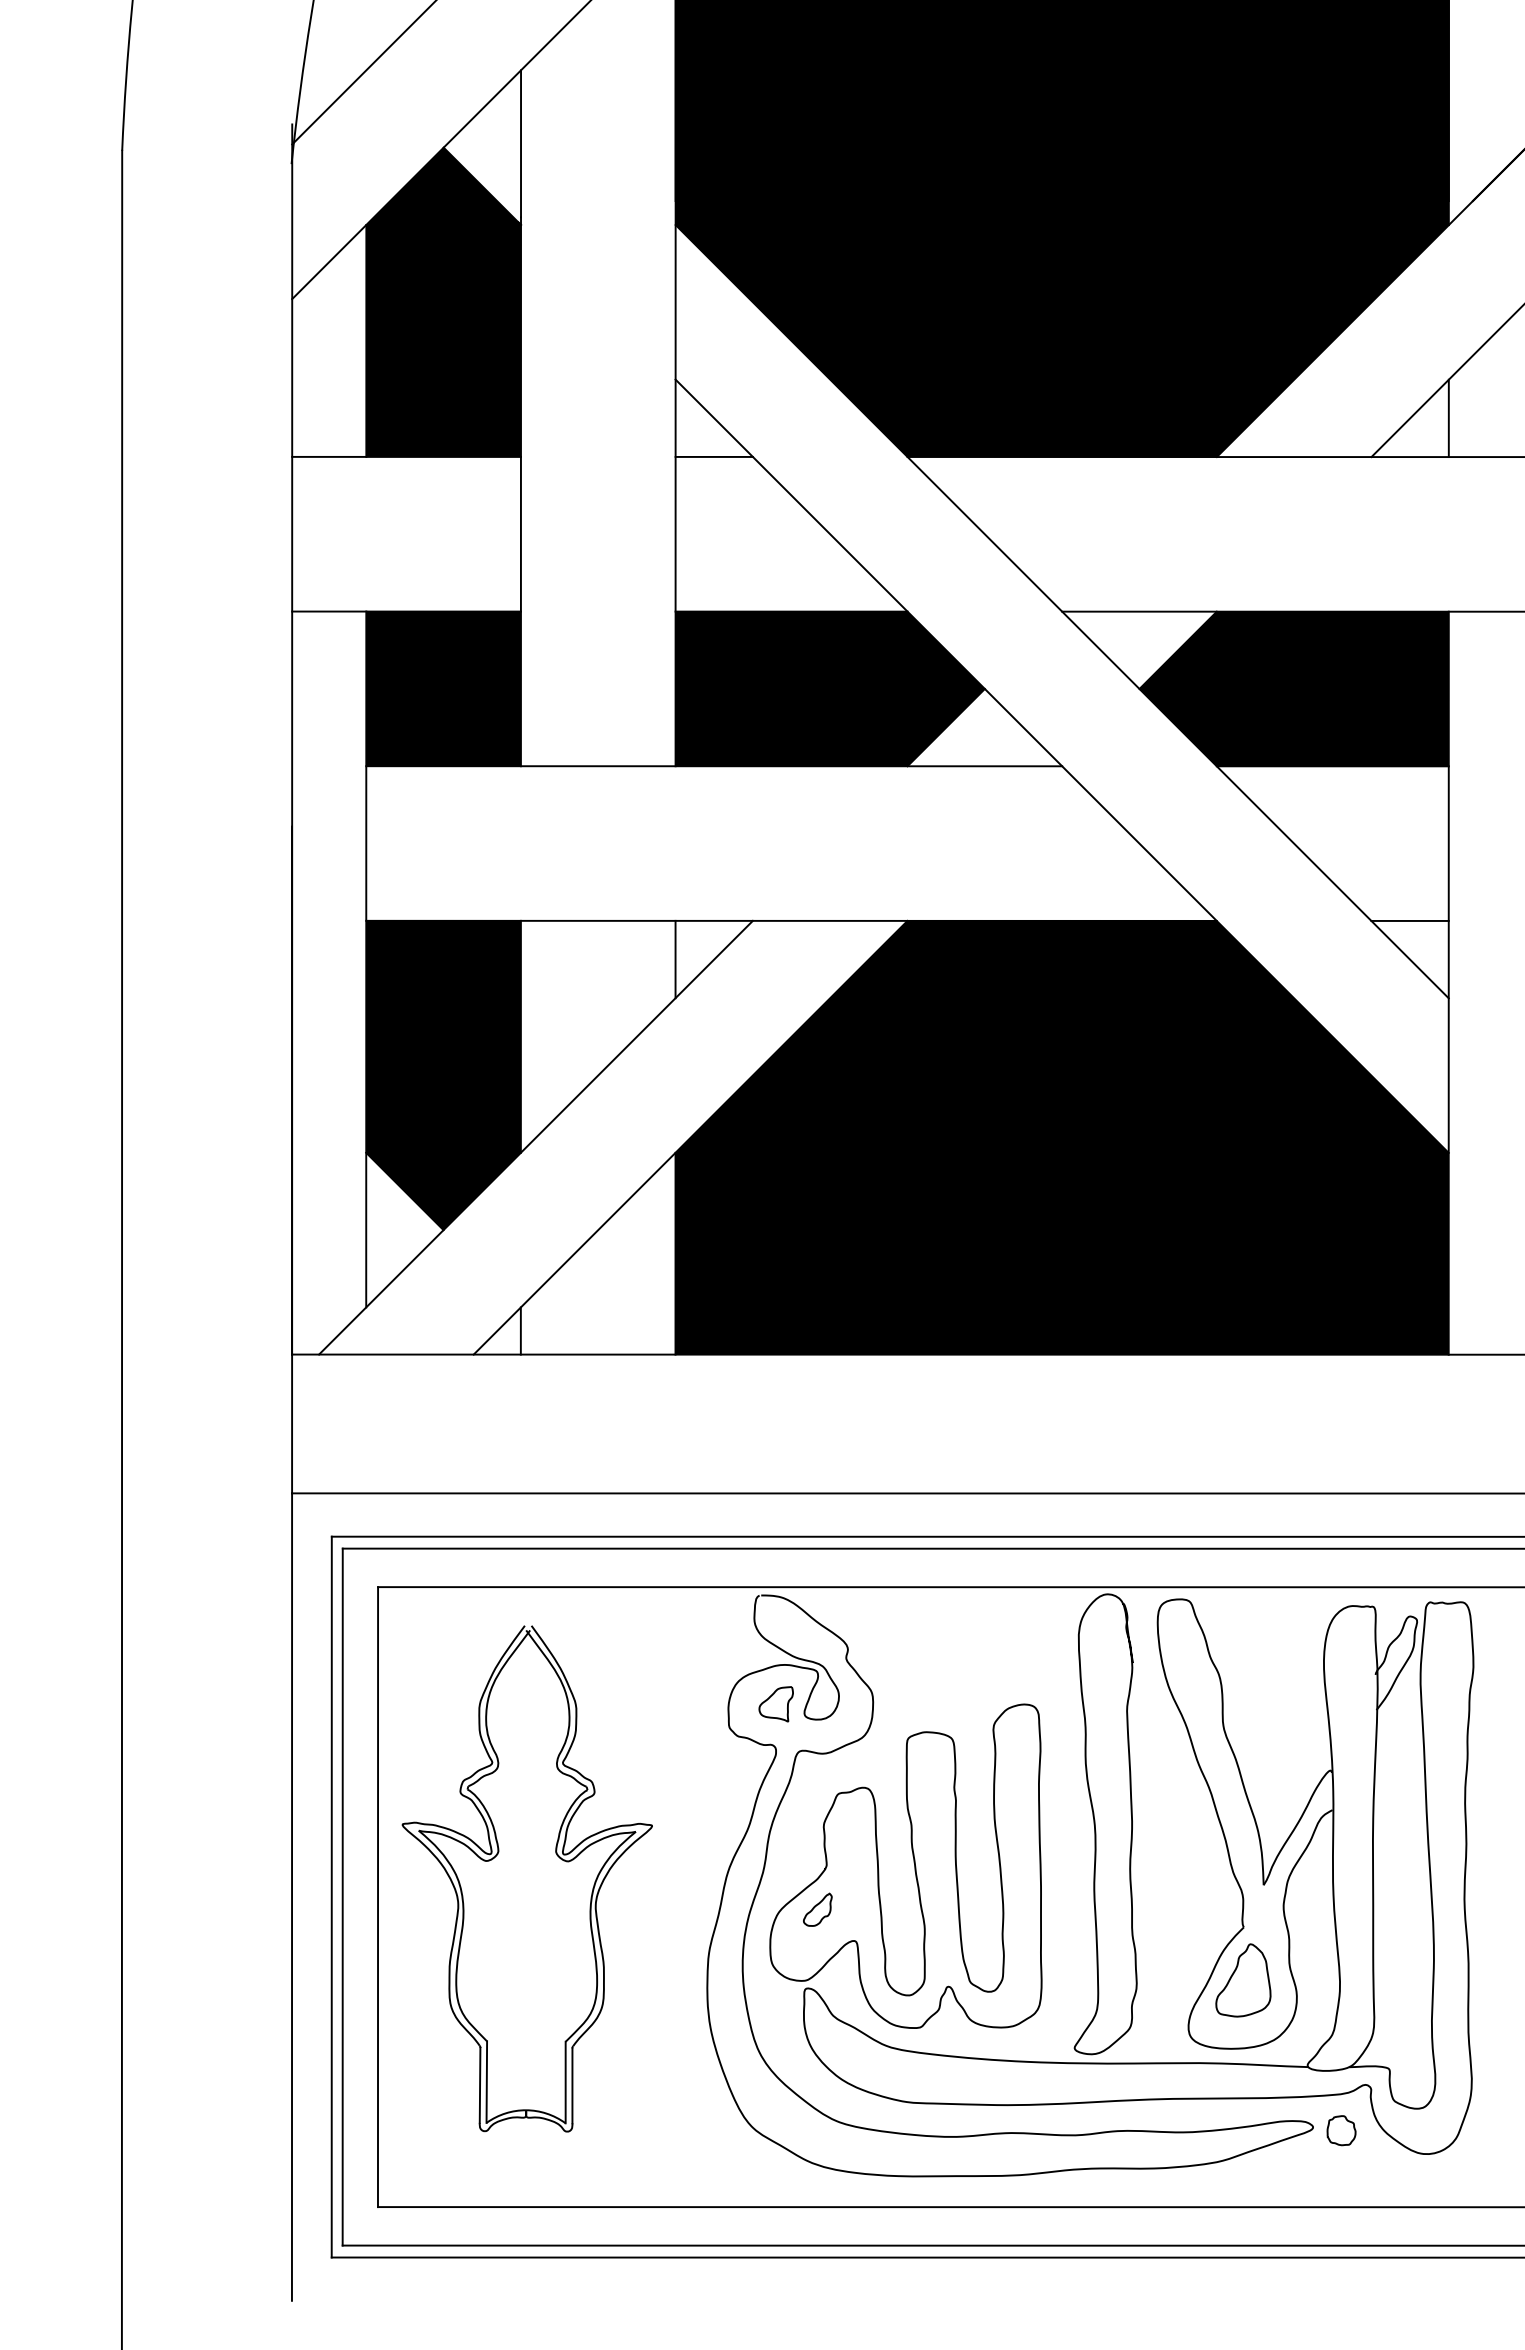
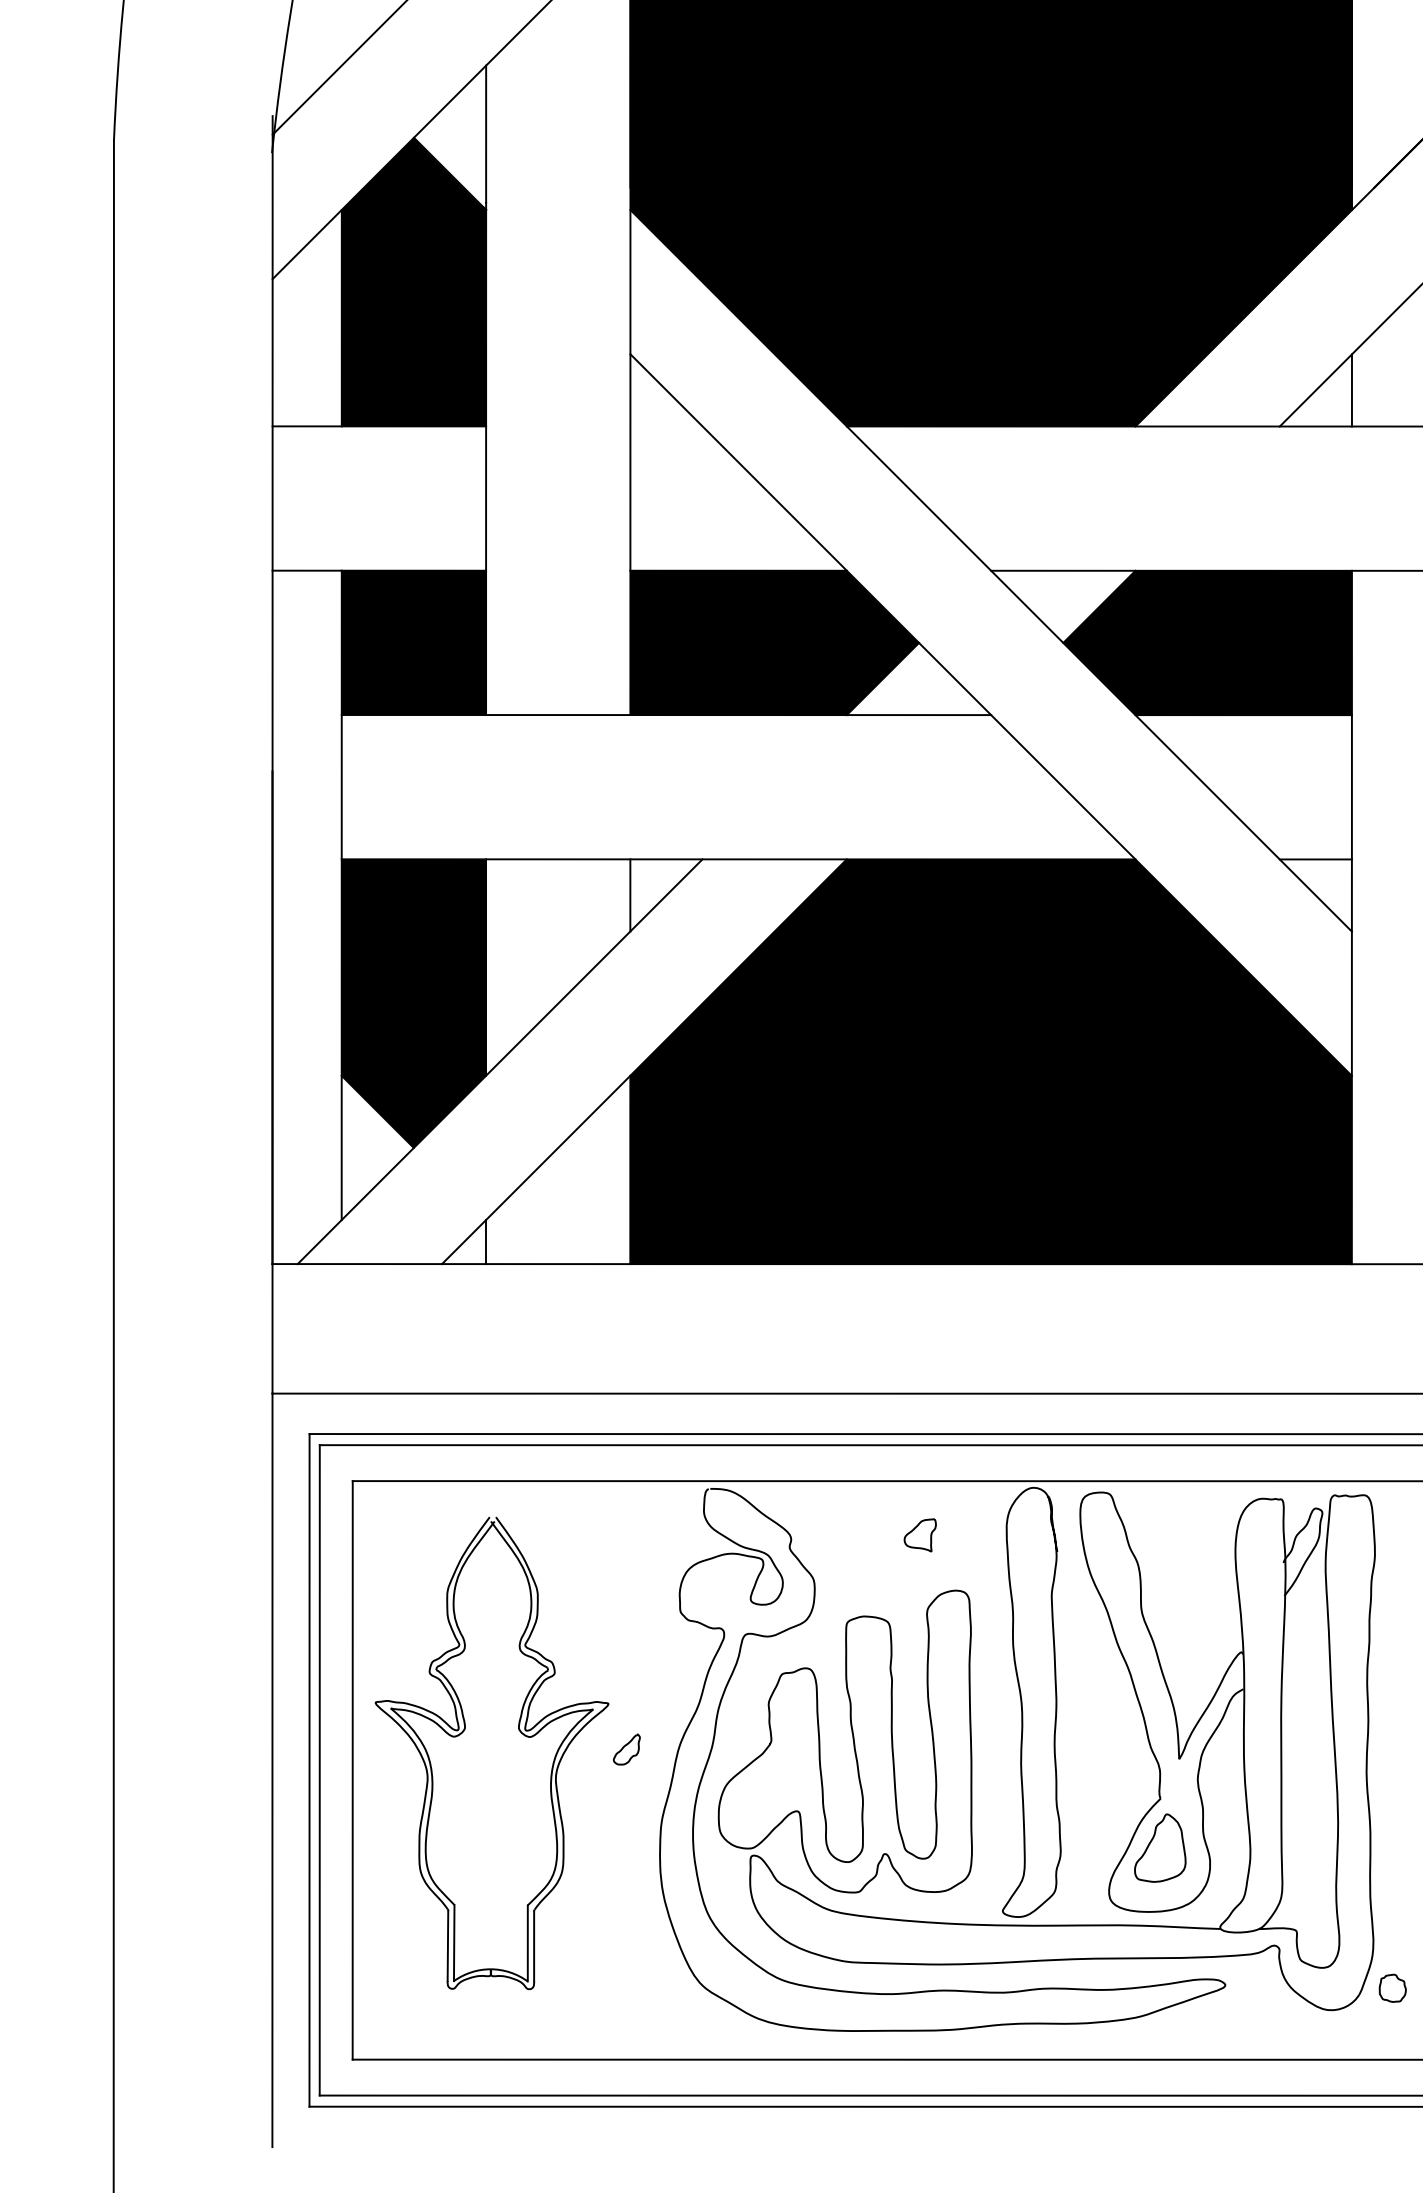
line: (713, 456) -> (665, 425), removed
part: (775, 1704) -> (919, 1535), moved
curve: (815, 1907) -> (624, 1747), moved
part: (1341, 2130) -> (1392, 1988), moved

